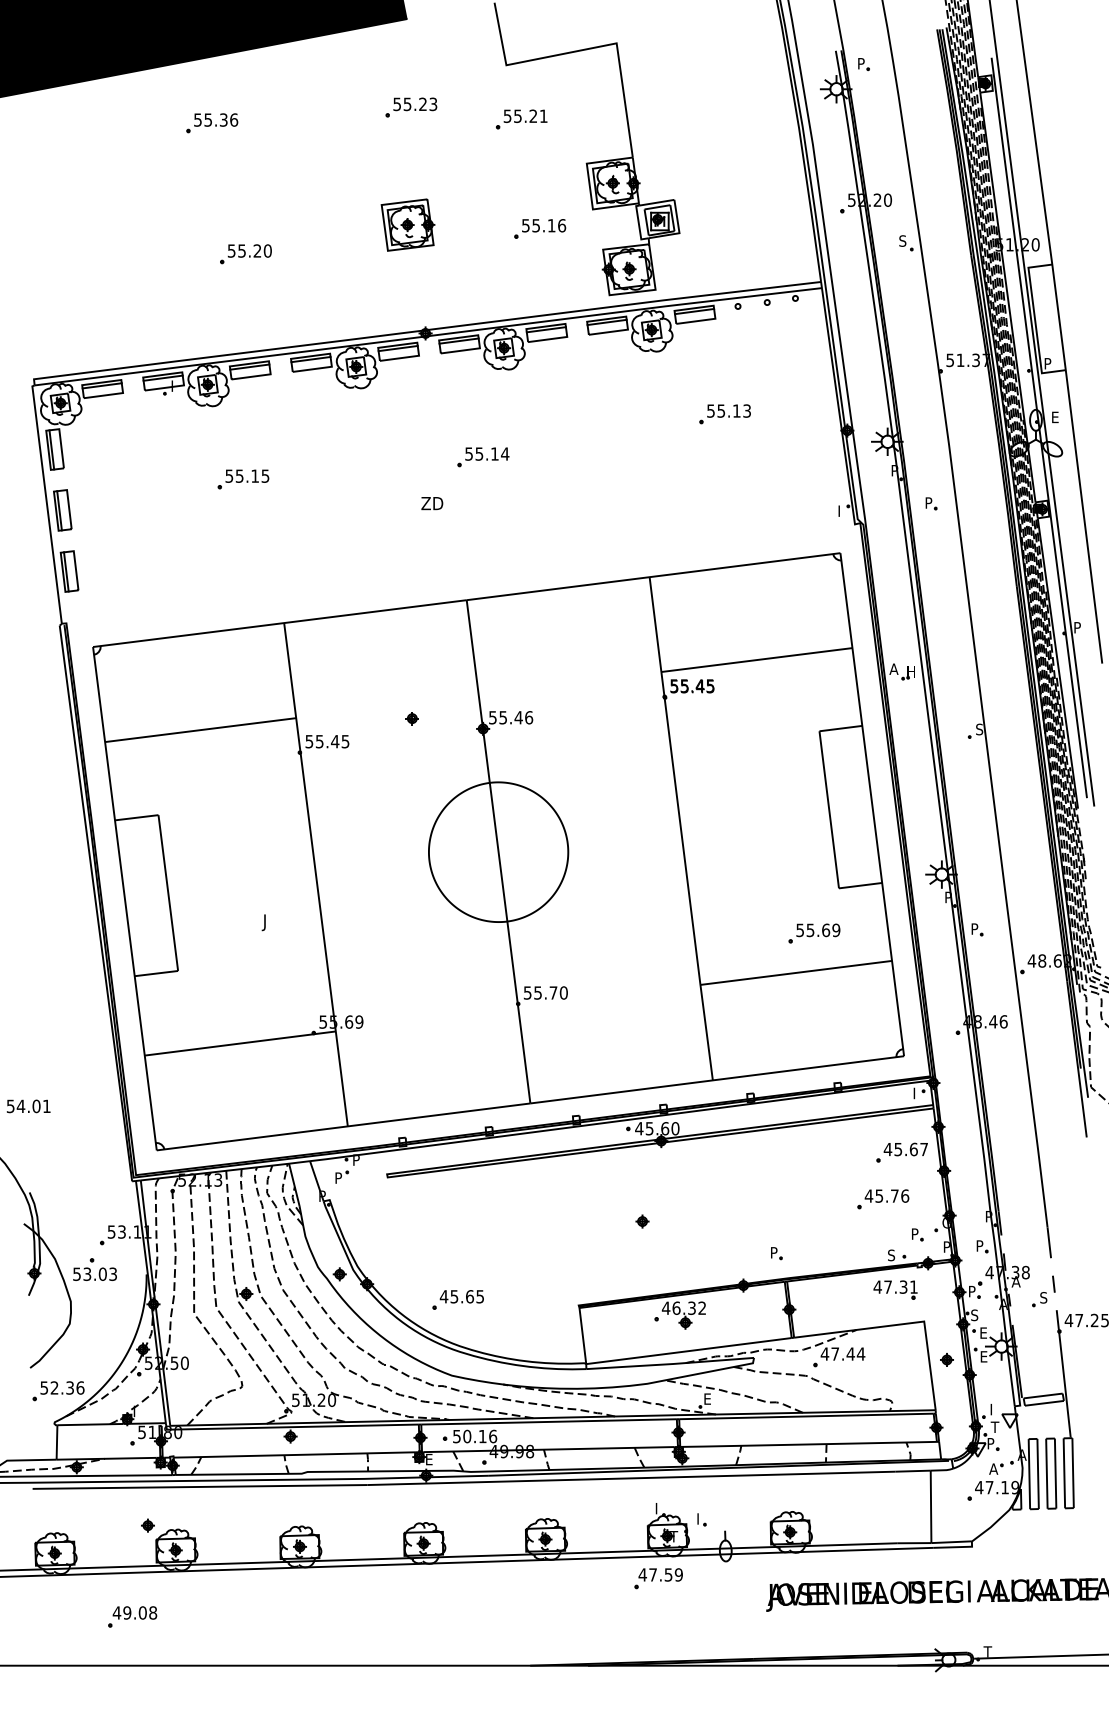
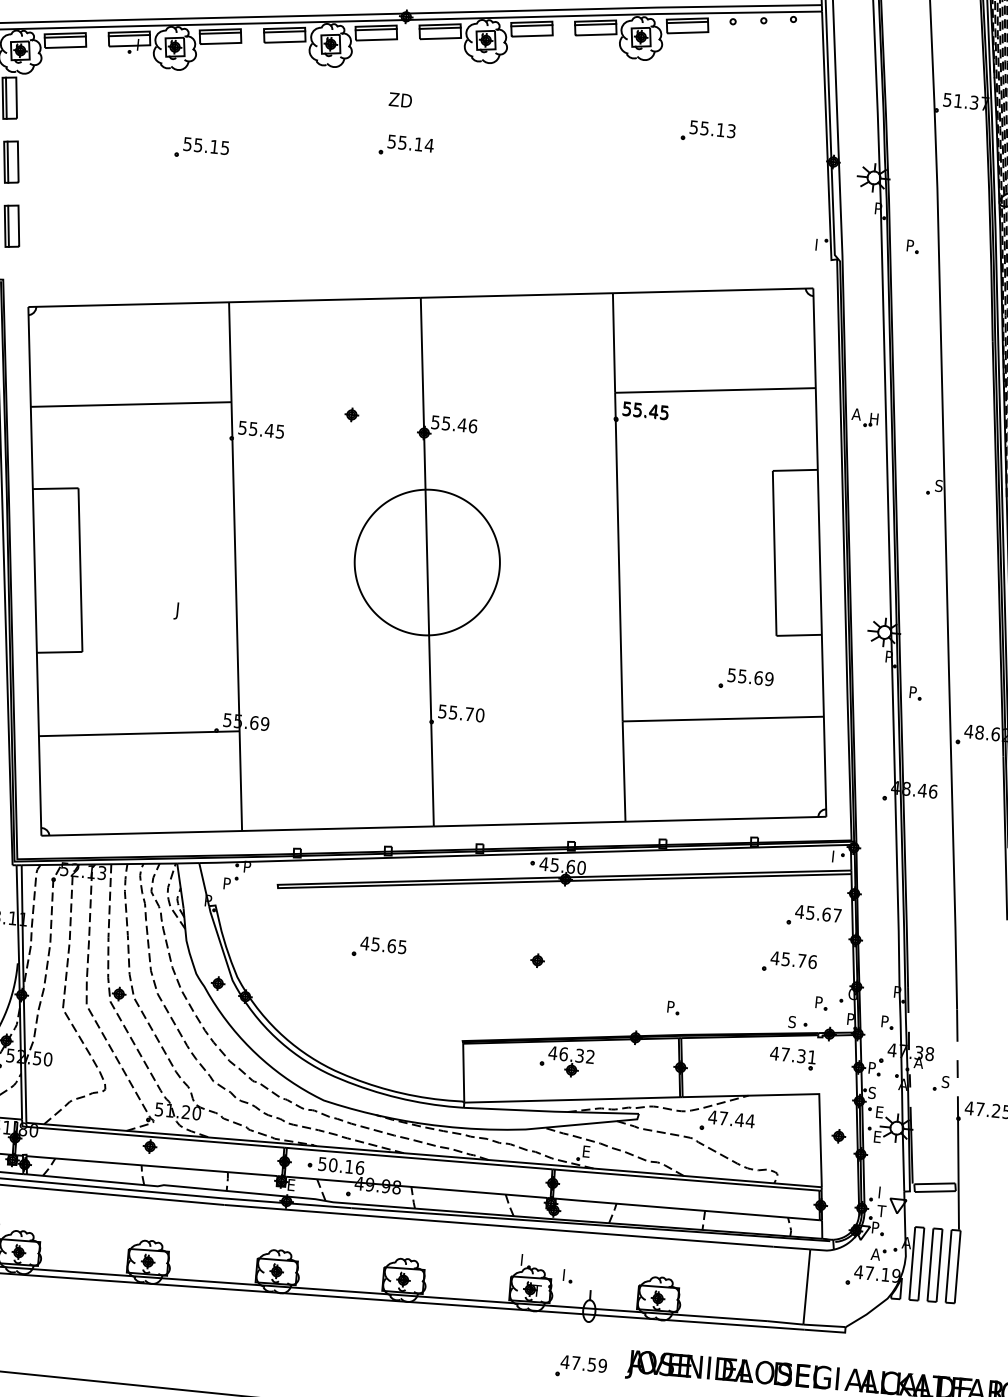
part: (483, 457) -> (406, 146), moved
text: (432, 503) -> (400, 100), moved
part: (457, 1299) -> (378, 947), moved
part: (658, 1578) -> (581, 1367), moved

